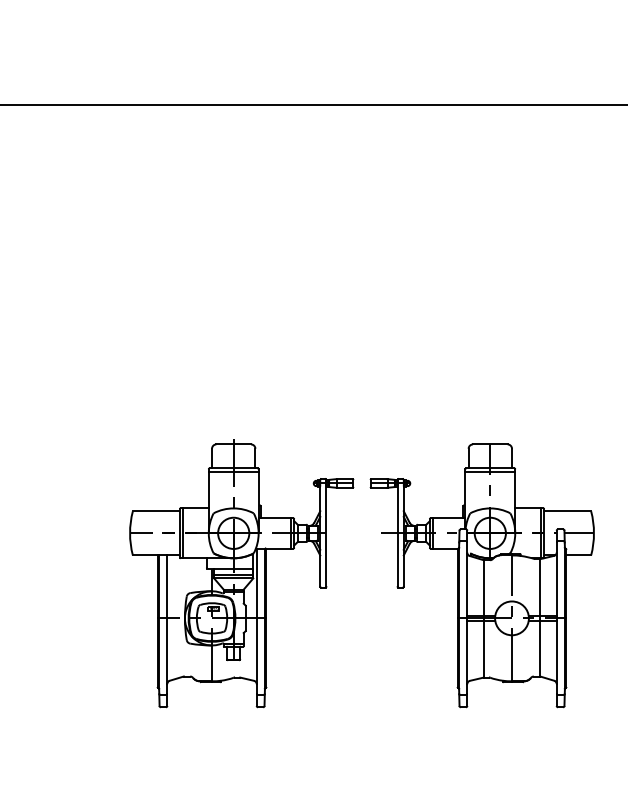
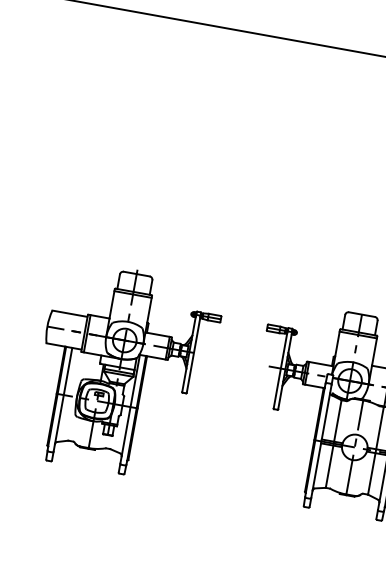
part: (241, 573) -> (125, 371), moved

